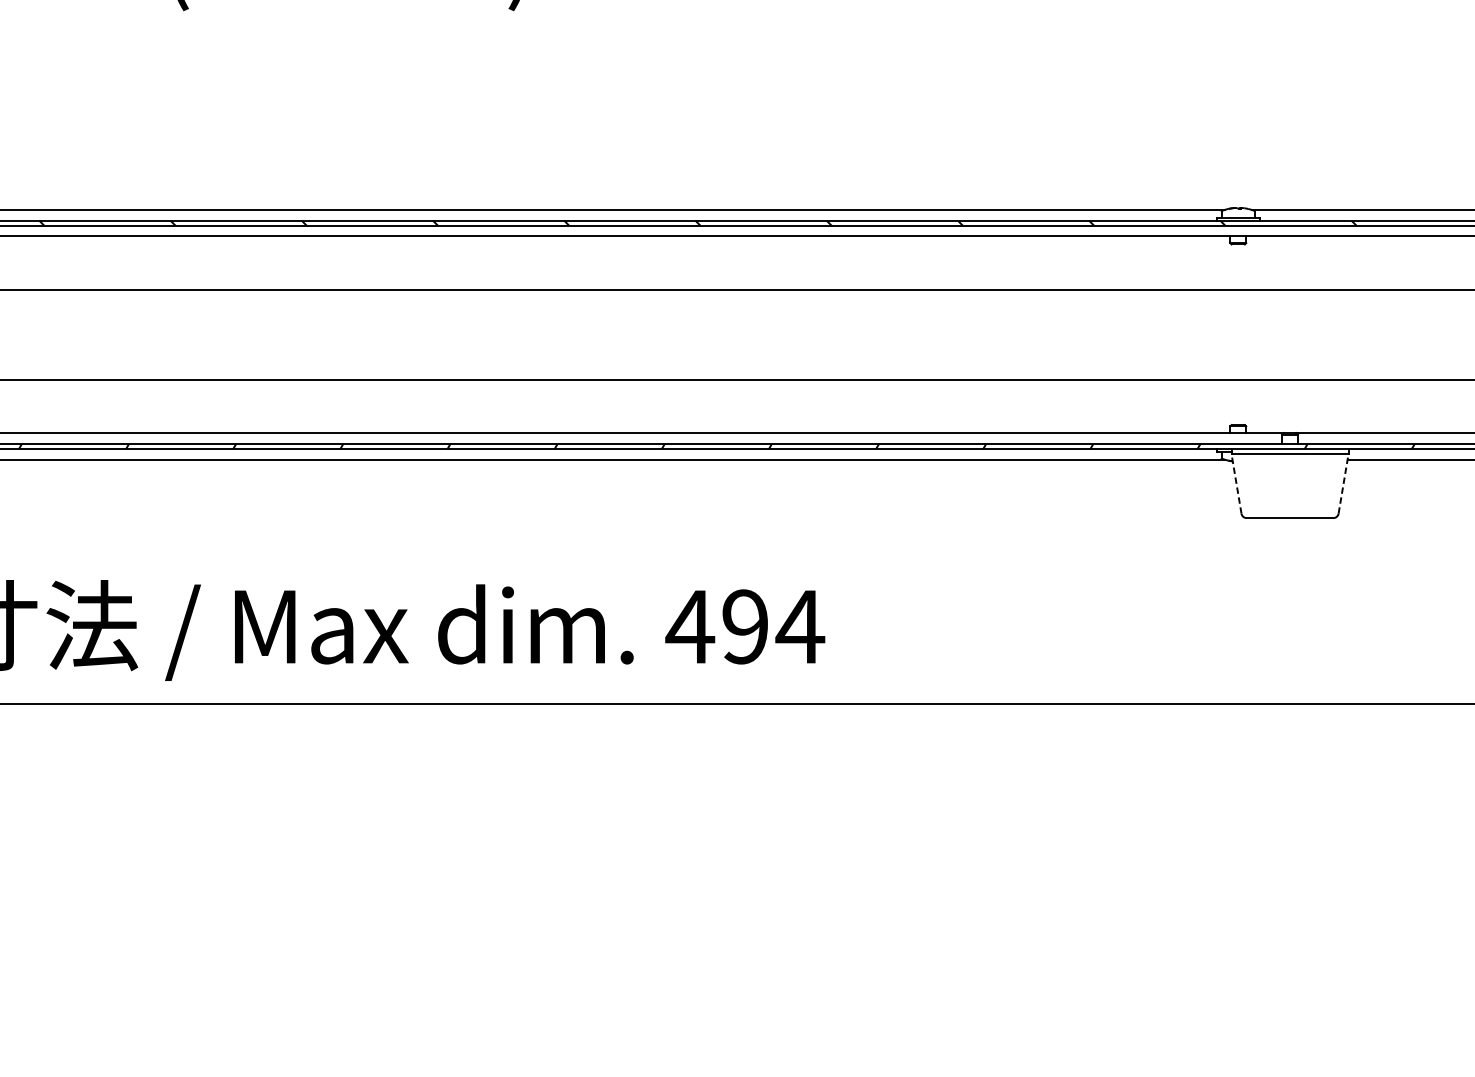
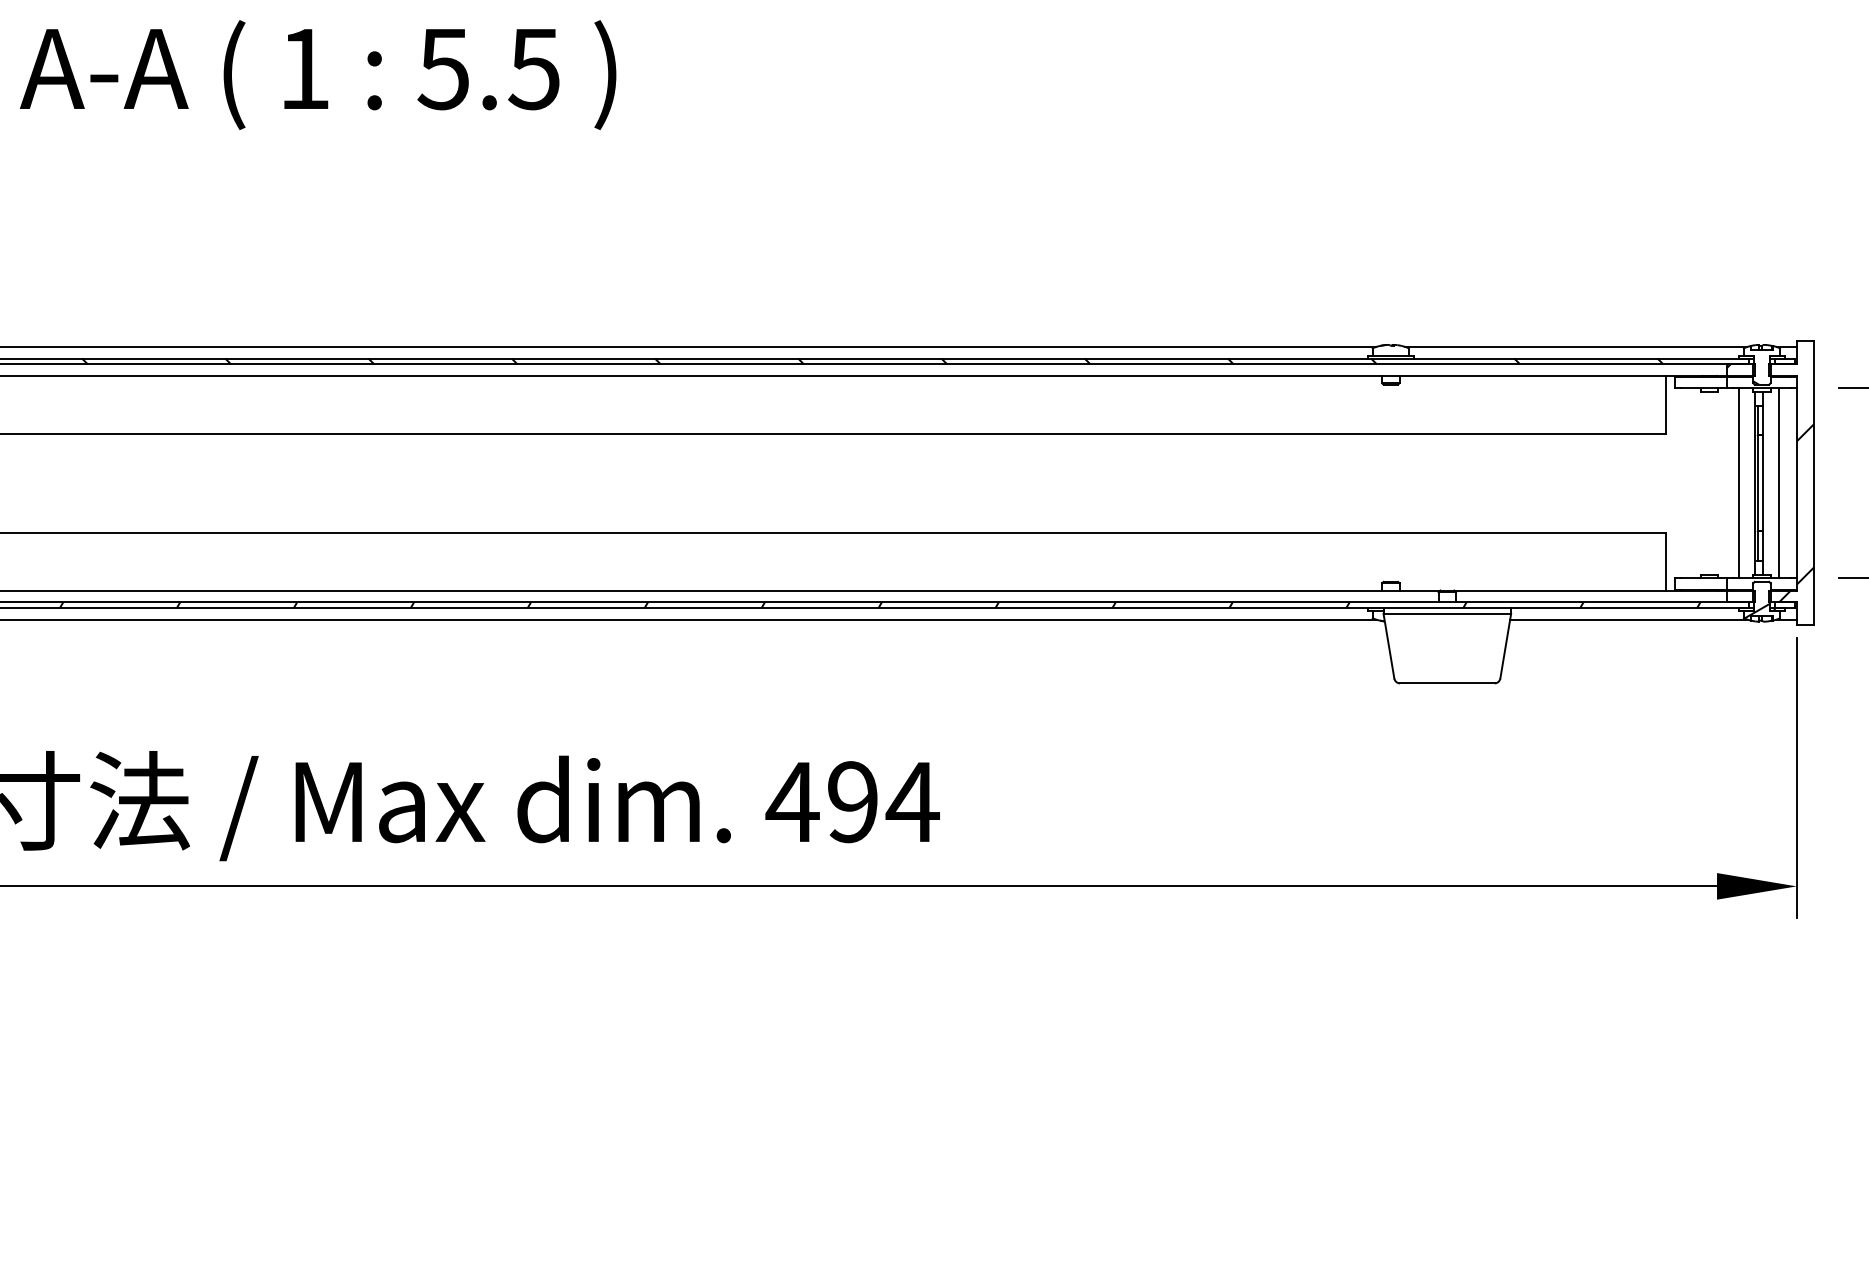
line: (1236, 484) -> (1388, 646), dashed -> solid
line: (1343, 484) -> (1505, 646), dashed -> solid

